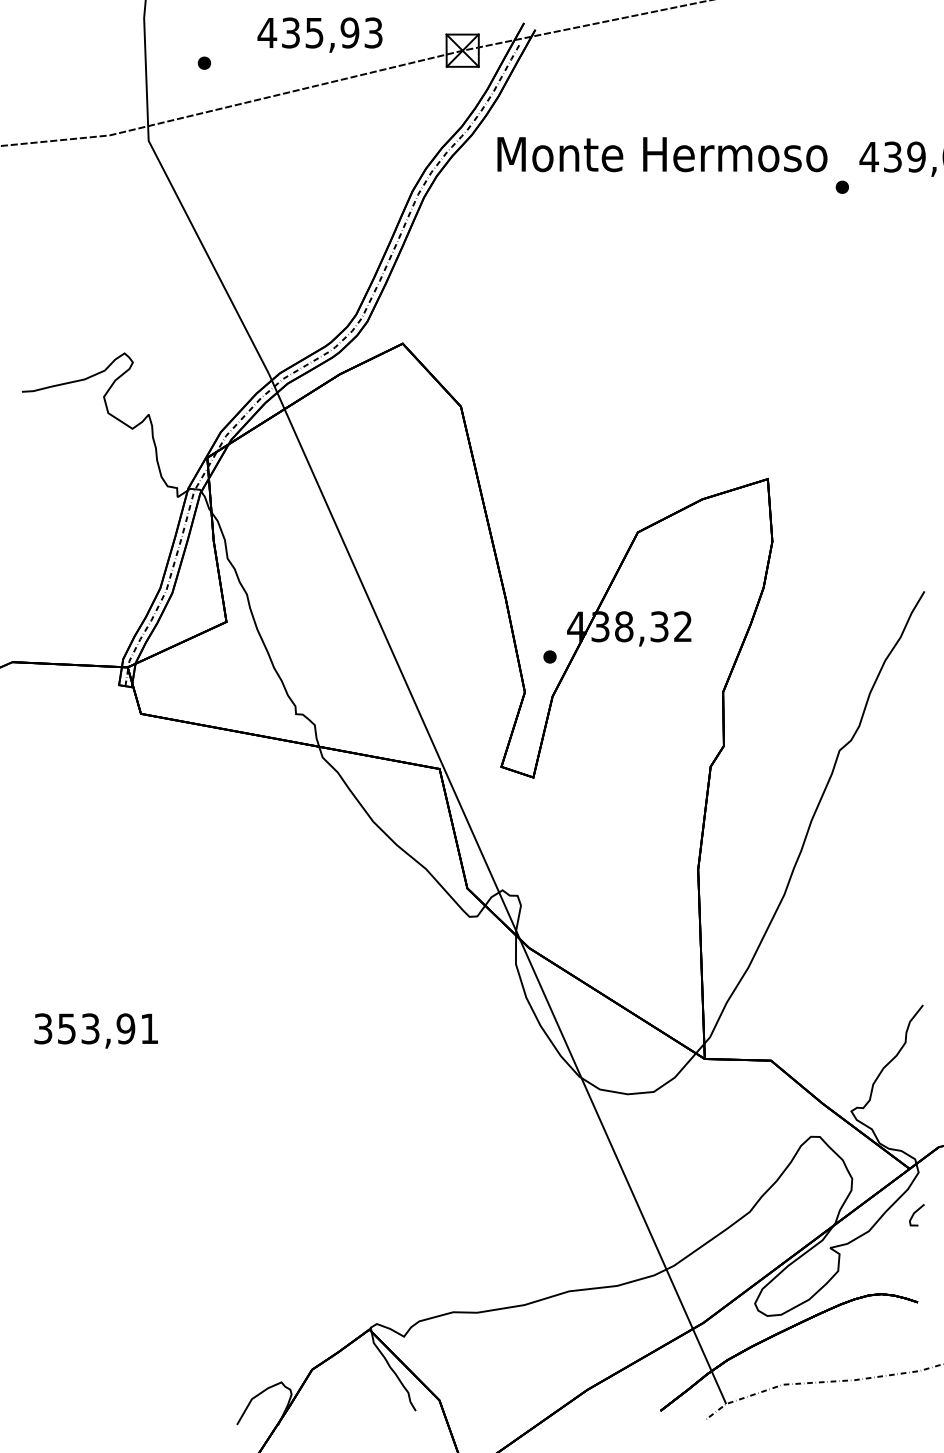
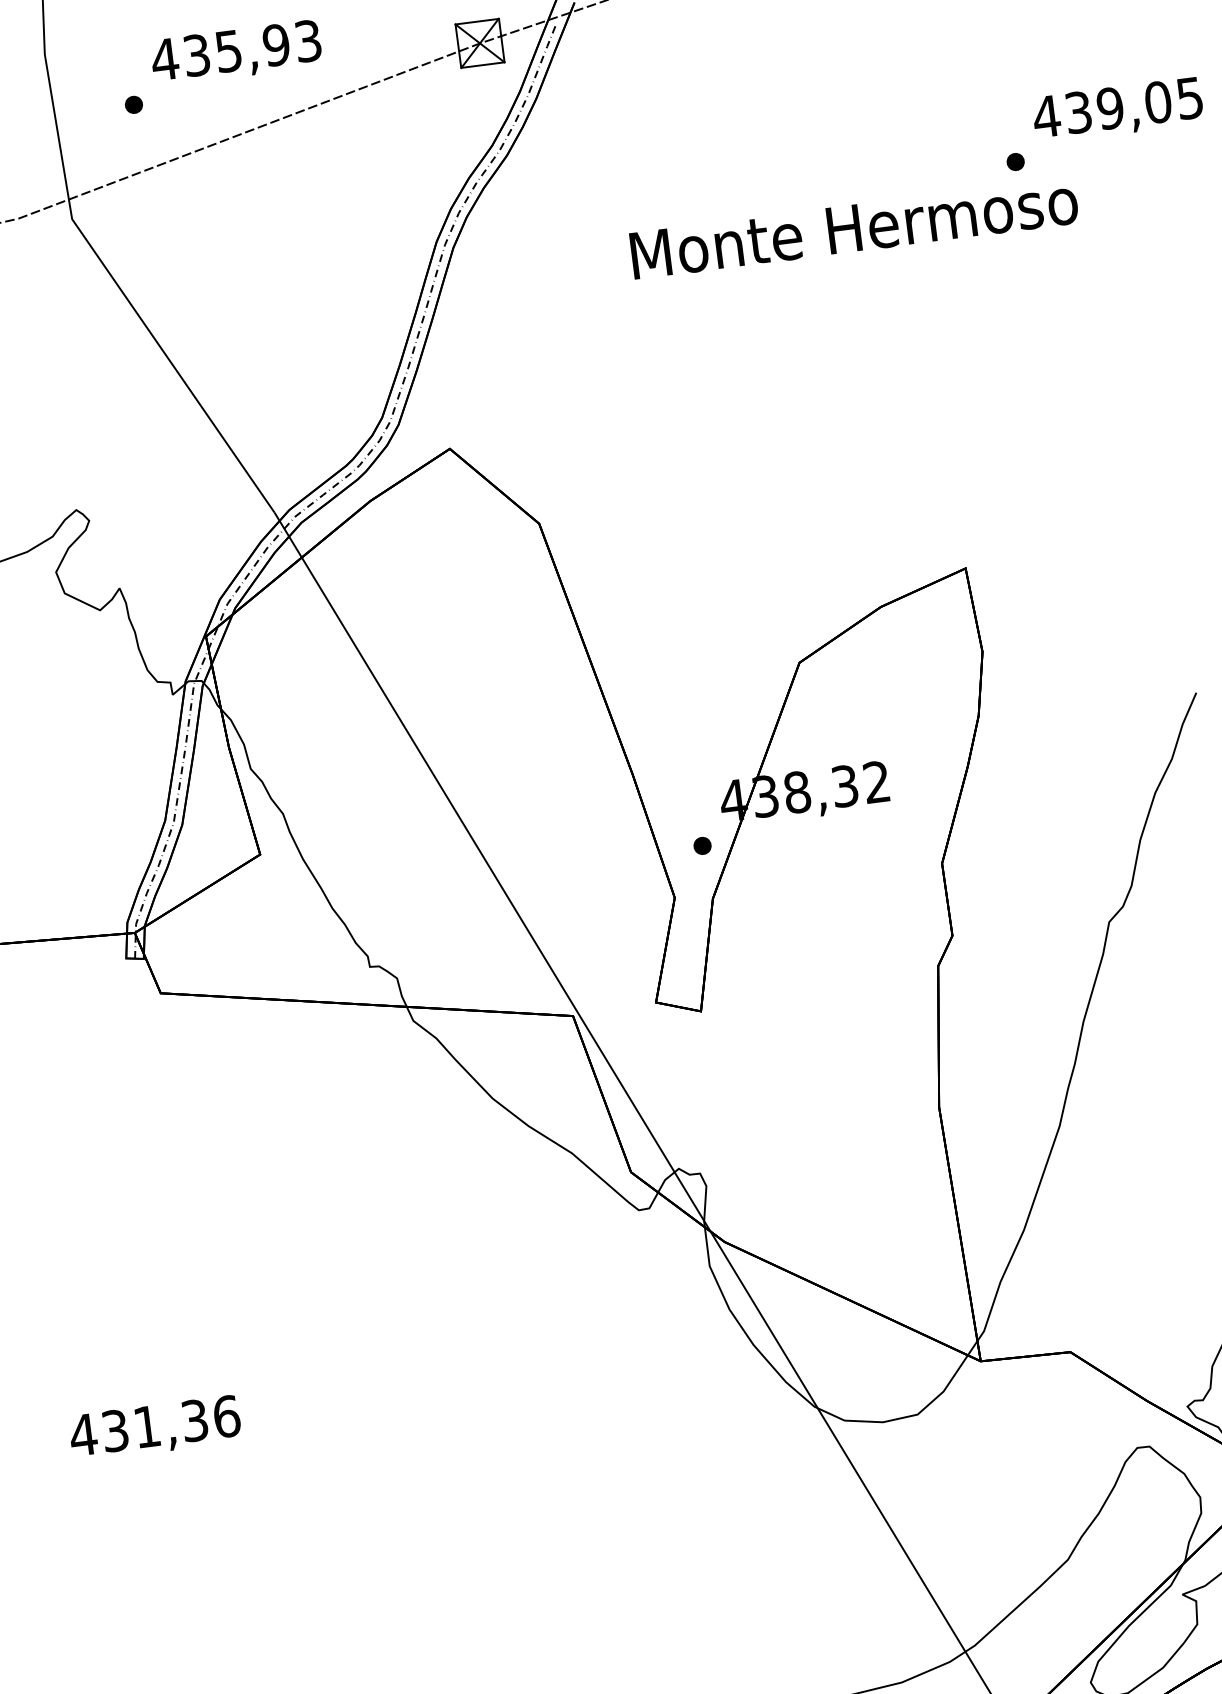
text: (319, 34) -> (235, 52), moved
text: (662, 154) -> (854, 228), moved
text: (96, 1028) -> (155, 1425), 353,91 -> 431,36

